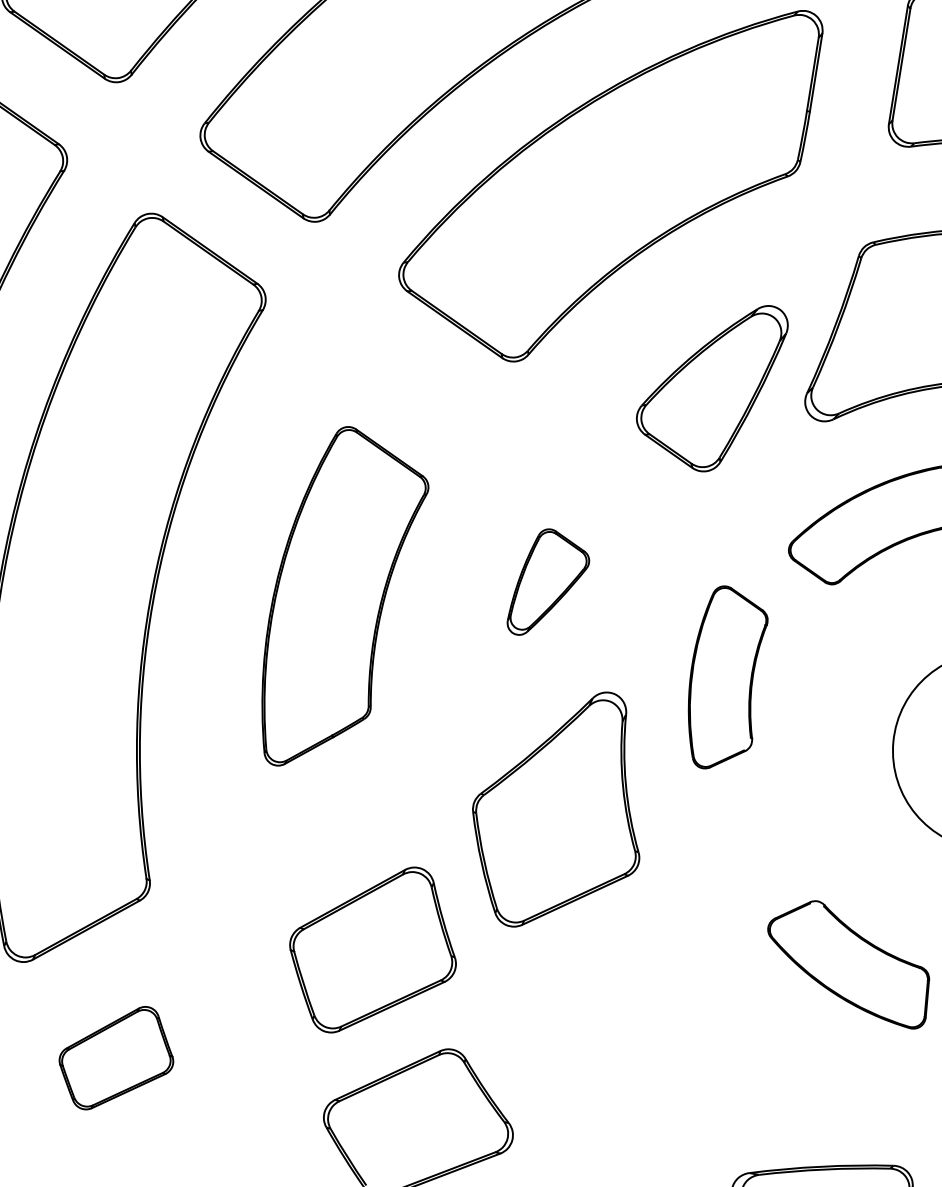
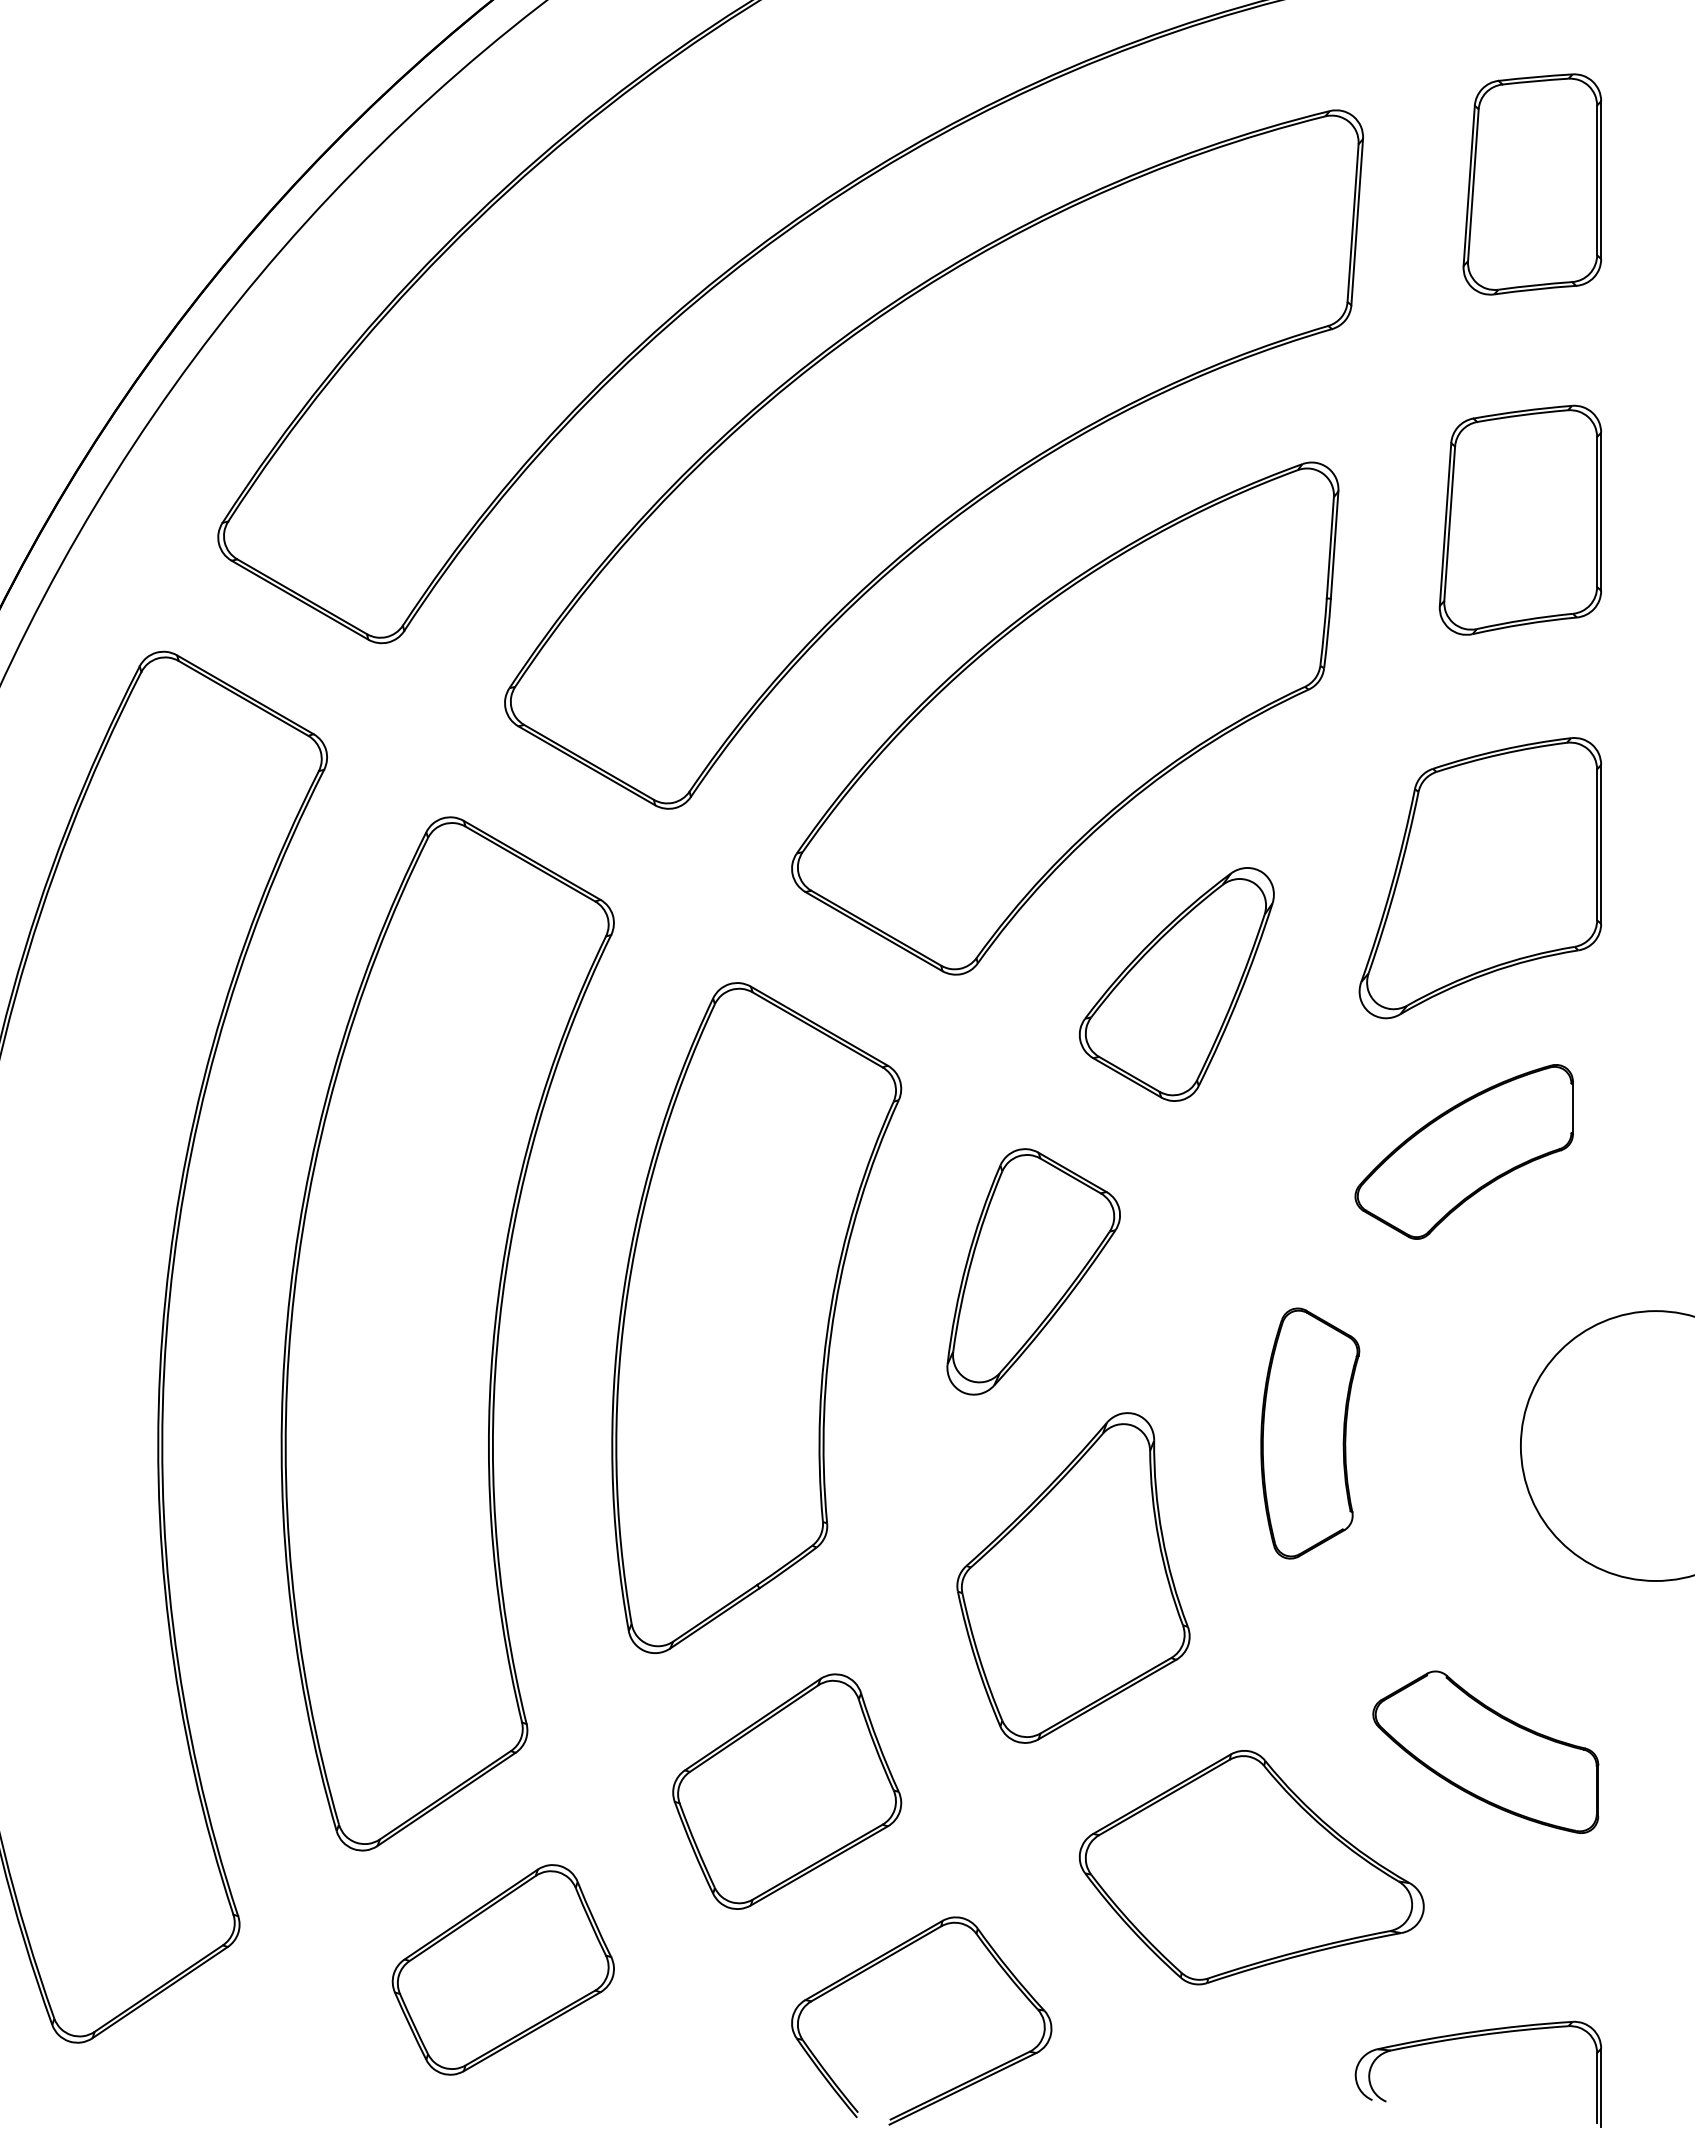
part: (710, 386) -> (1176, 984), moved
part: (549, 583) -> (1033, 1271), size x1.67
part: (343, 598) -> (756, 1317), size x1.43
part: (726, 678) -> (1310, 1433), moved
part: (373, 949) -> (787, 1791), moved
part: (669, 1032) -> (1251, 1867), added
part: (116, 1057) -> (502, 1969), size x1.43

